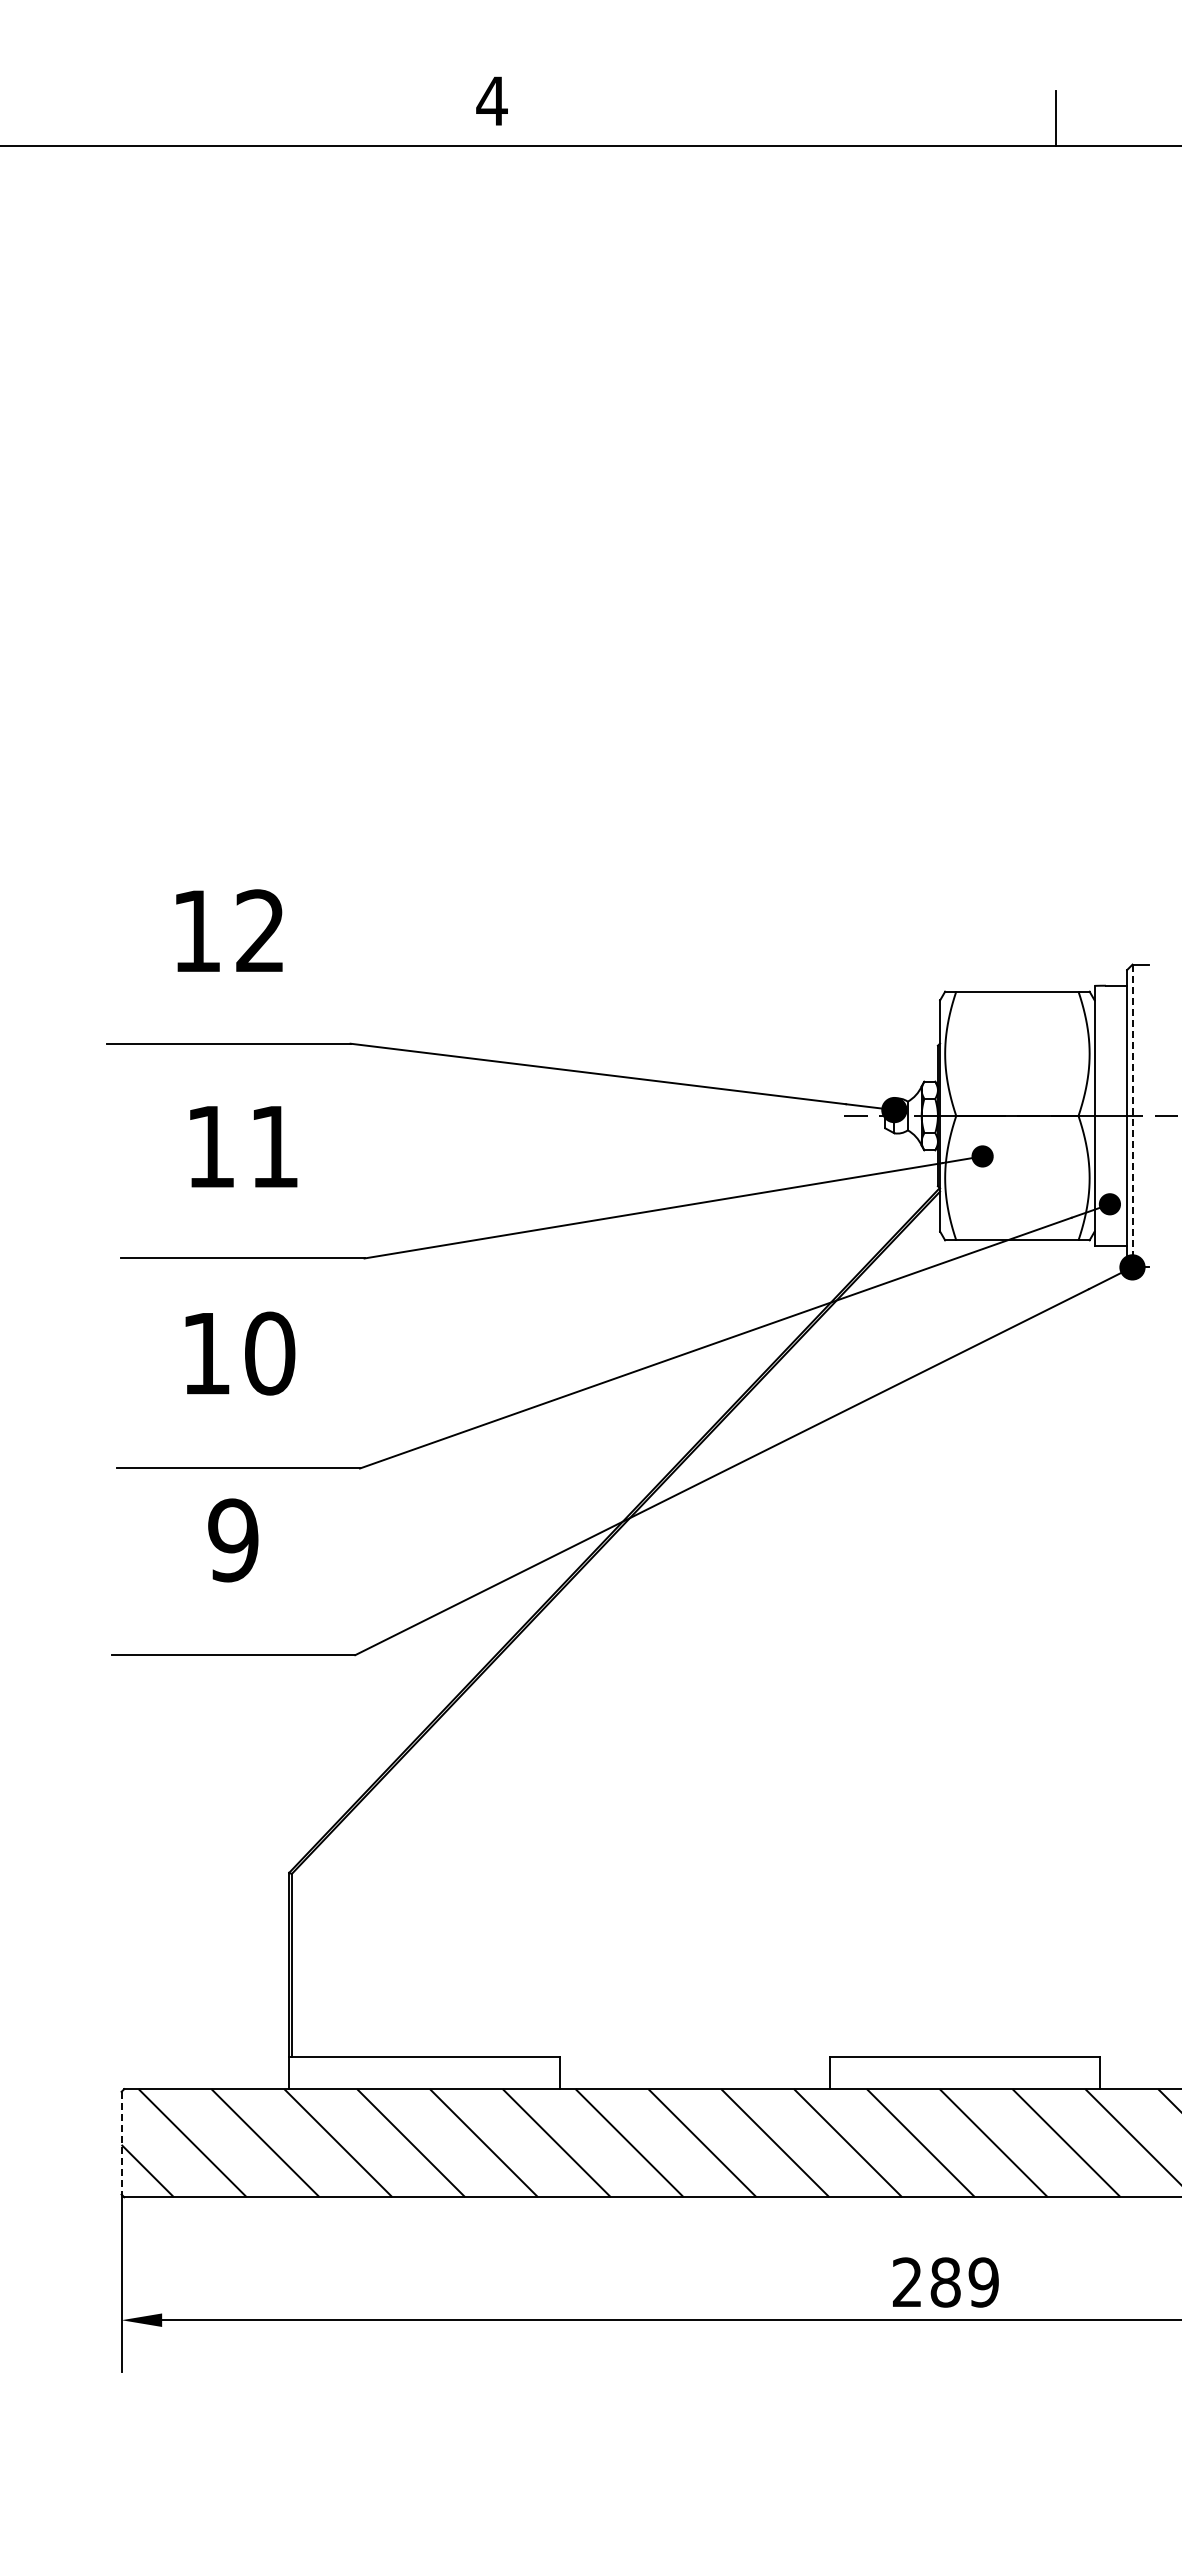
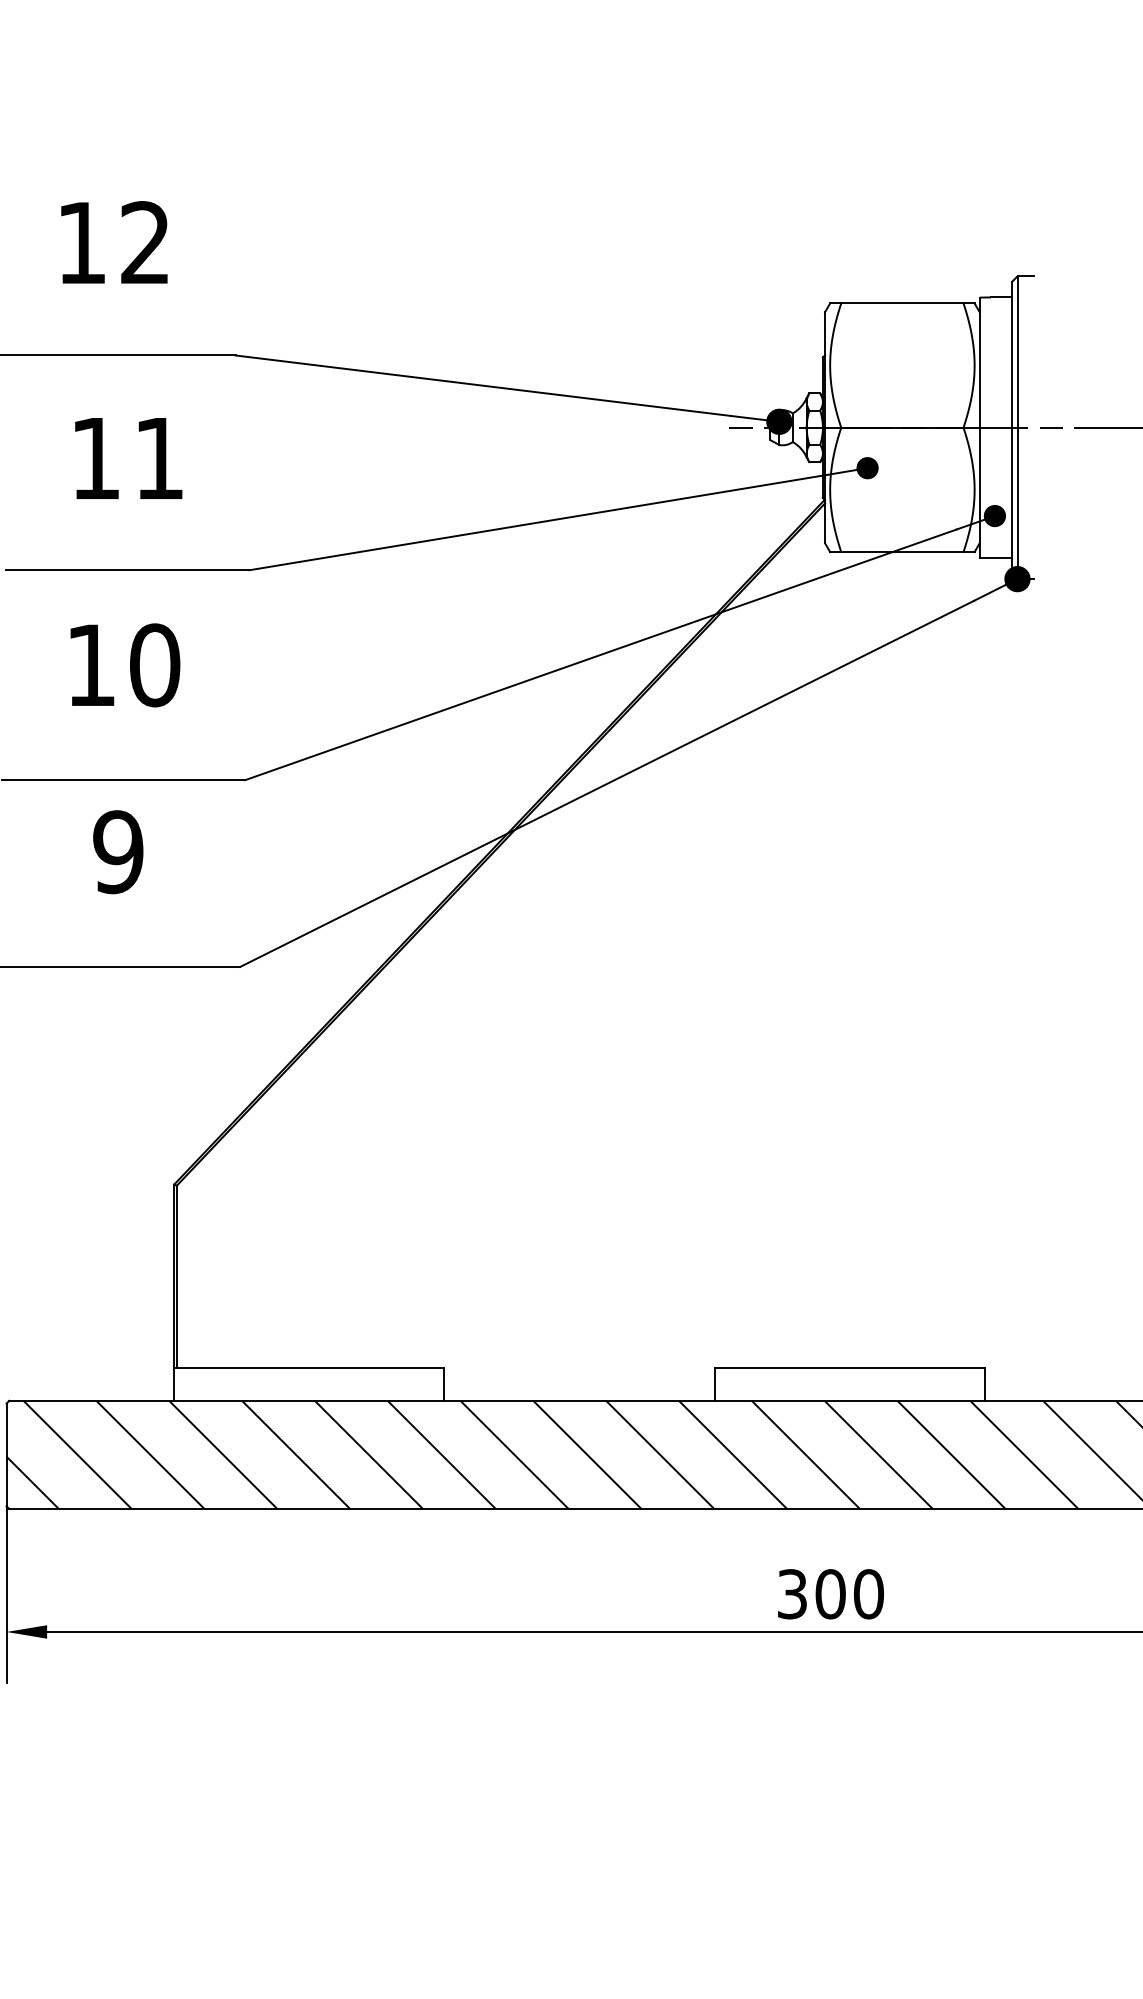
line: (1132, 1116) -> (1017, 428), dashed -> solid
line: (121, 2143) -> (6, 1455), dashed -> solid
text: (946, 2282) -> (831, 1594), 289 -> 300

